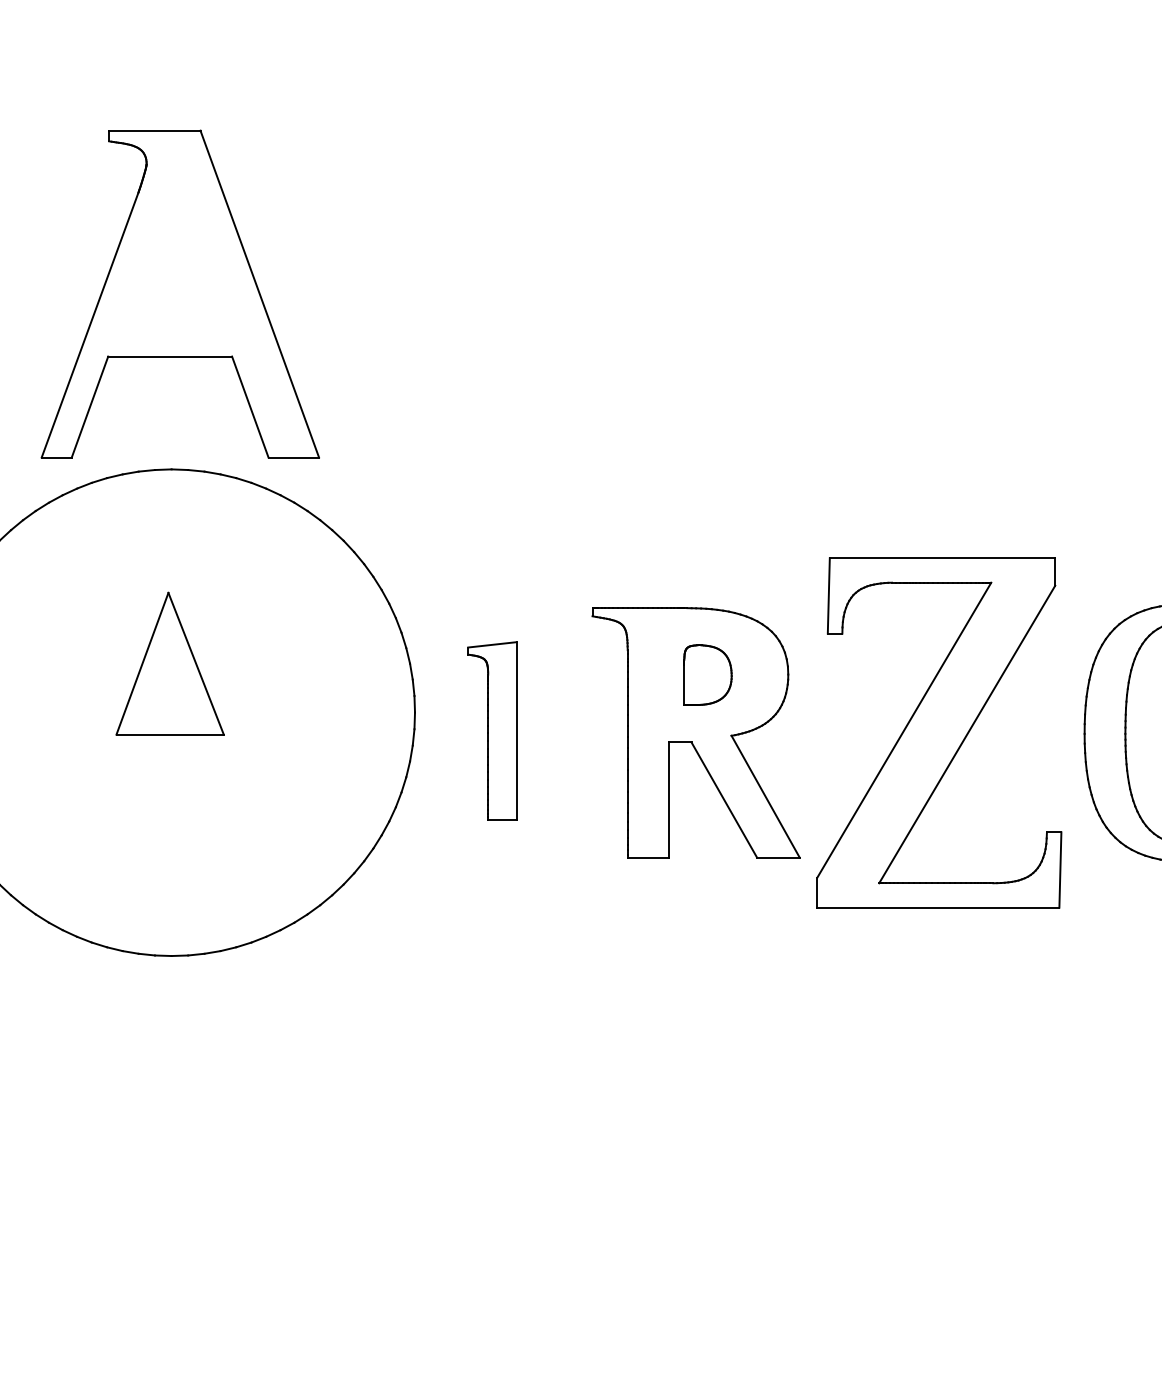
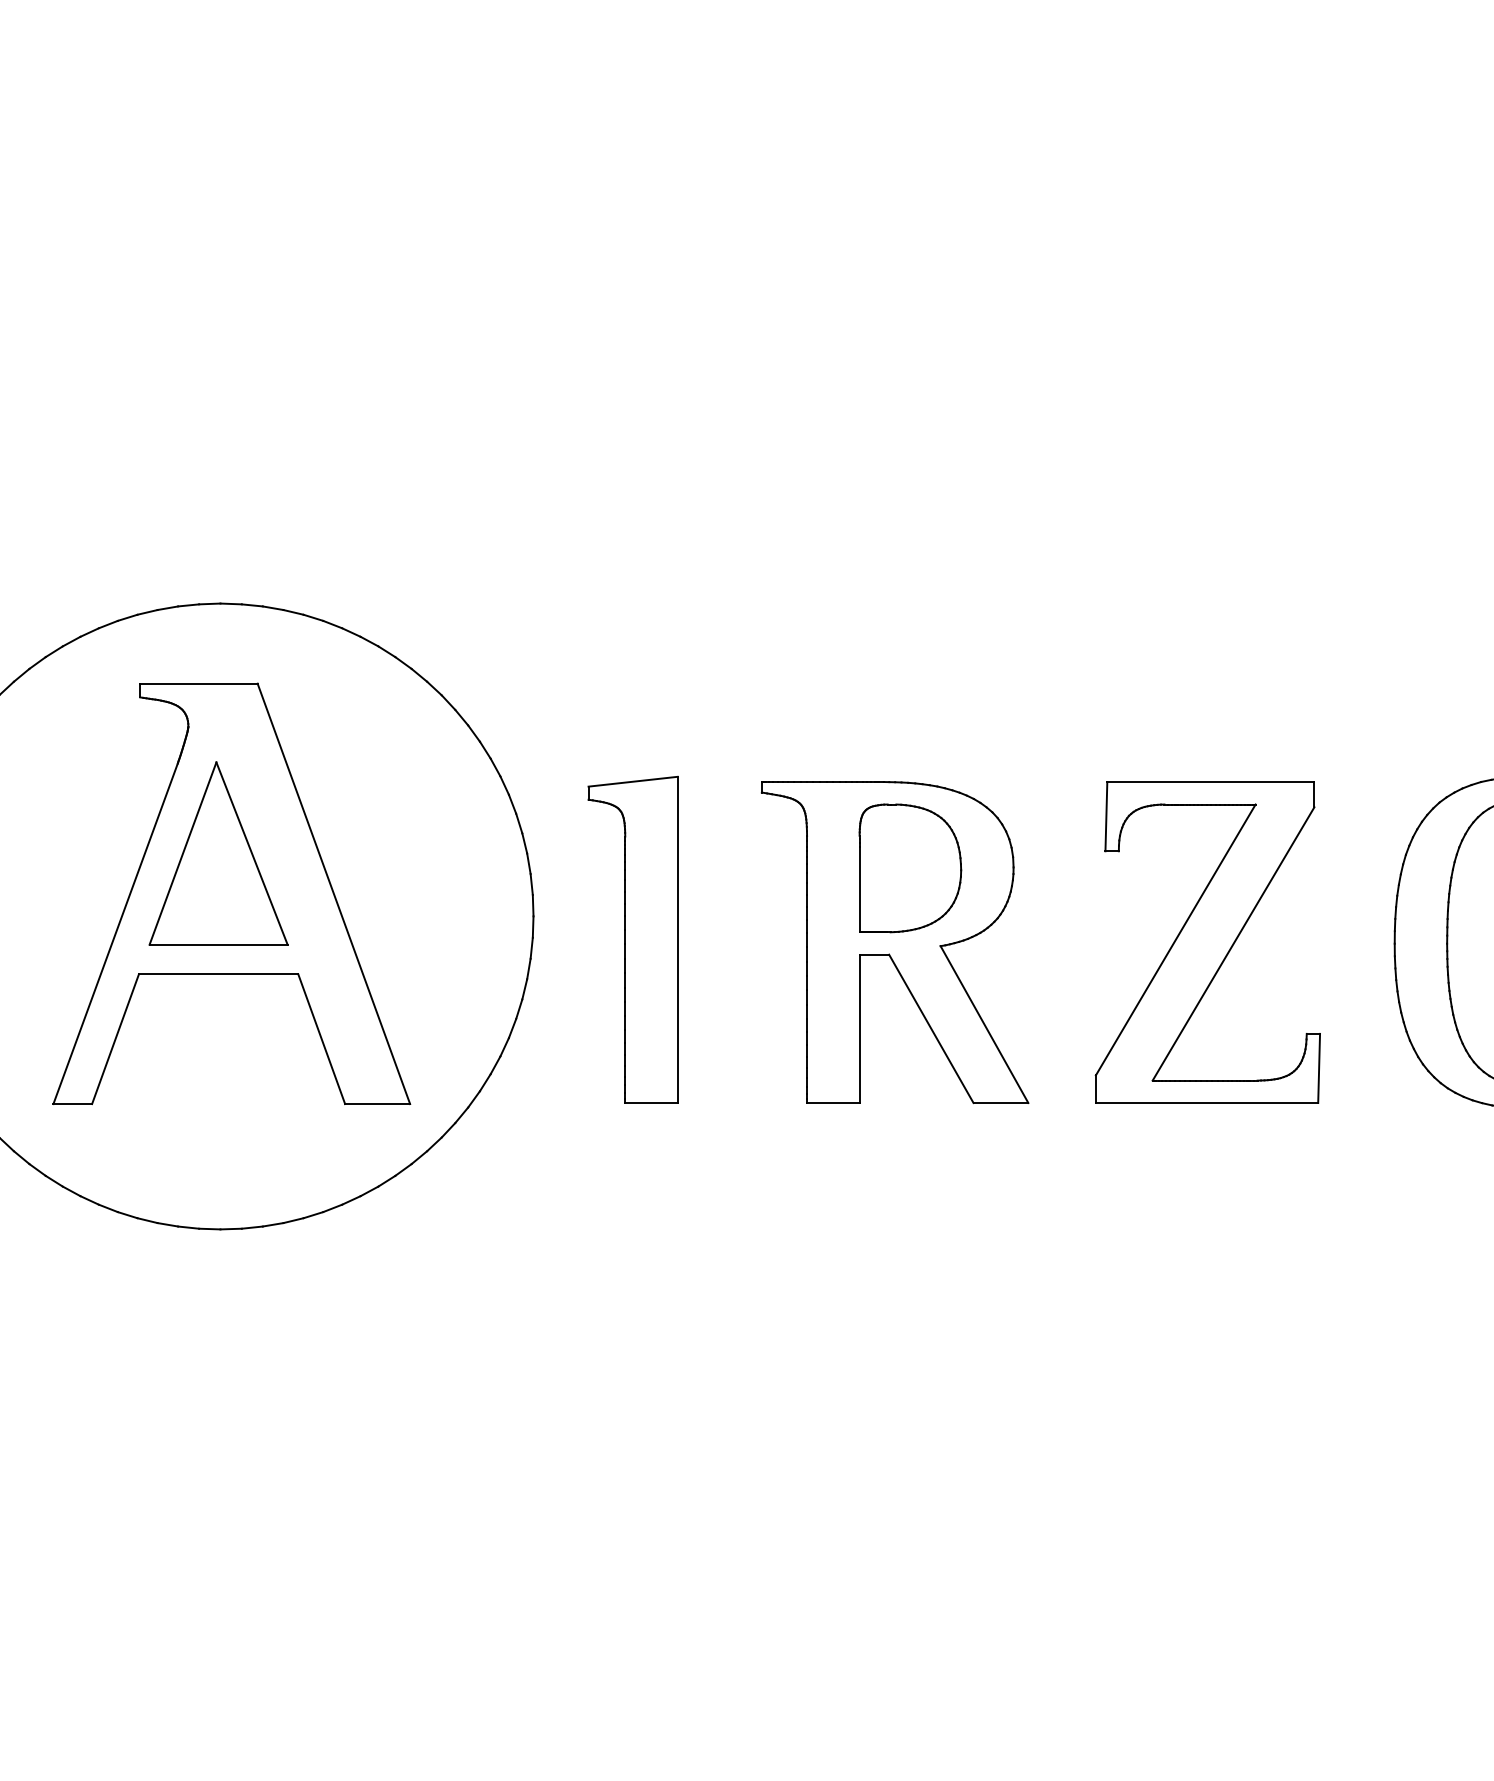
part: (179, 293) -> (230, 893), moved
part: (707, 674) -> (909, 867), size x1.67
part: (492, 730) -> (633, 939), size x1.43
part: (939, 732) -> (1208, 941), size x0.71

